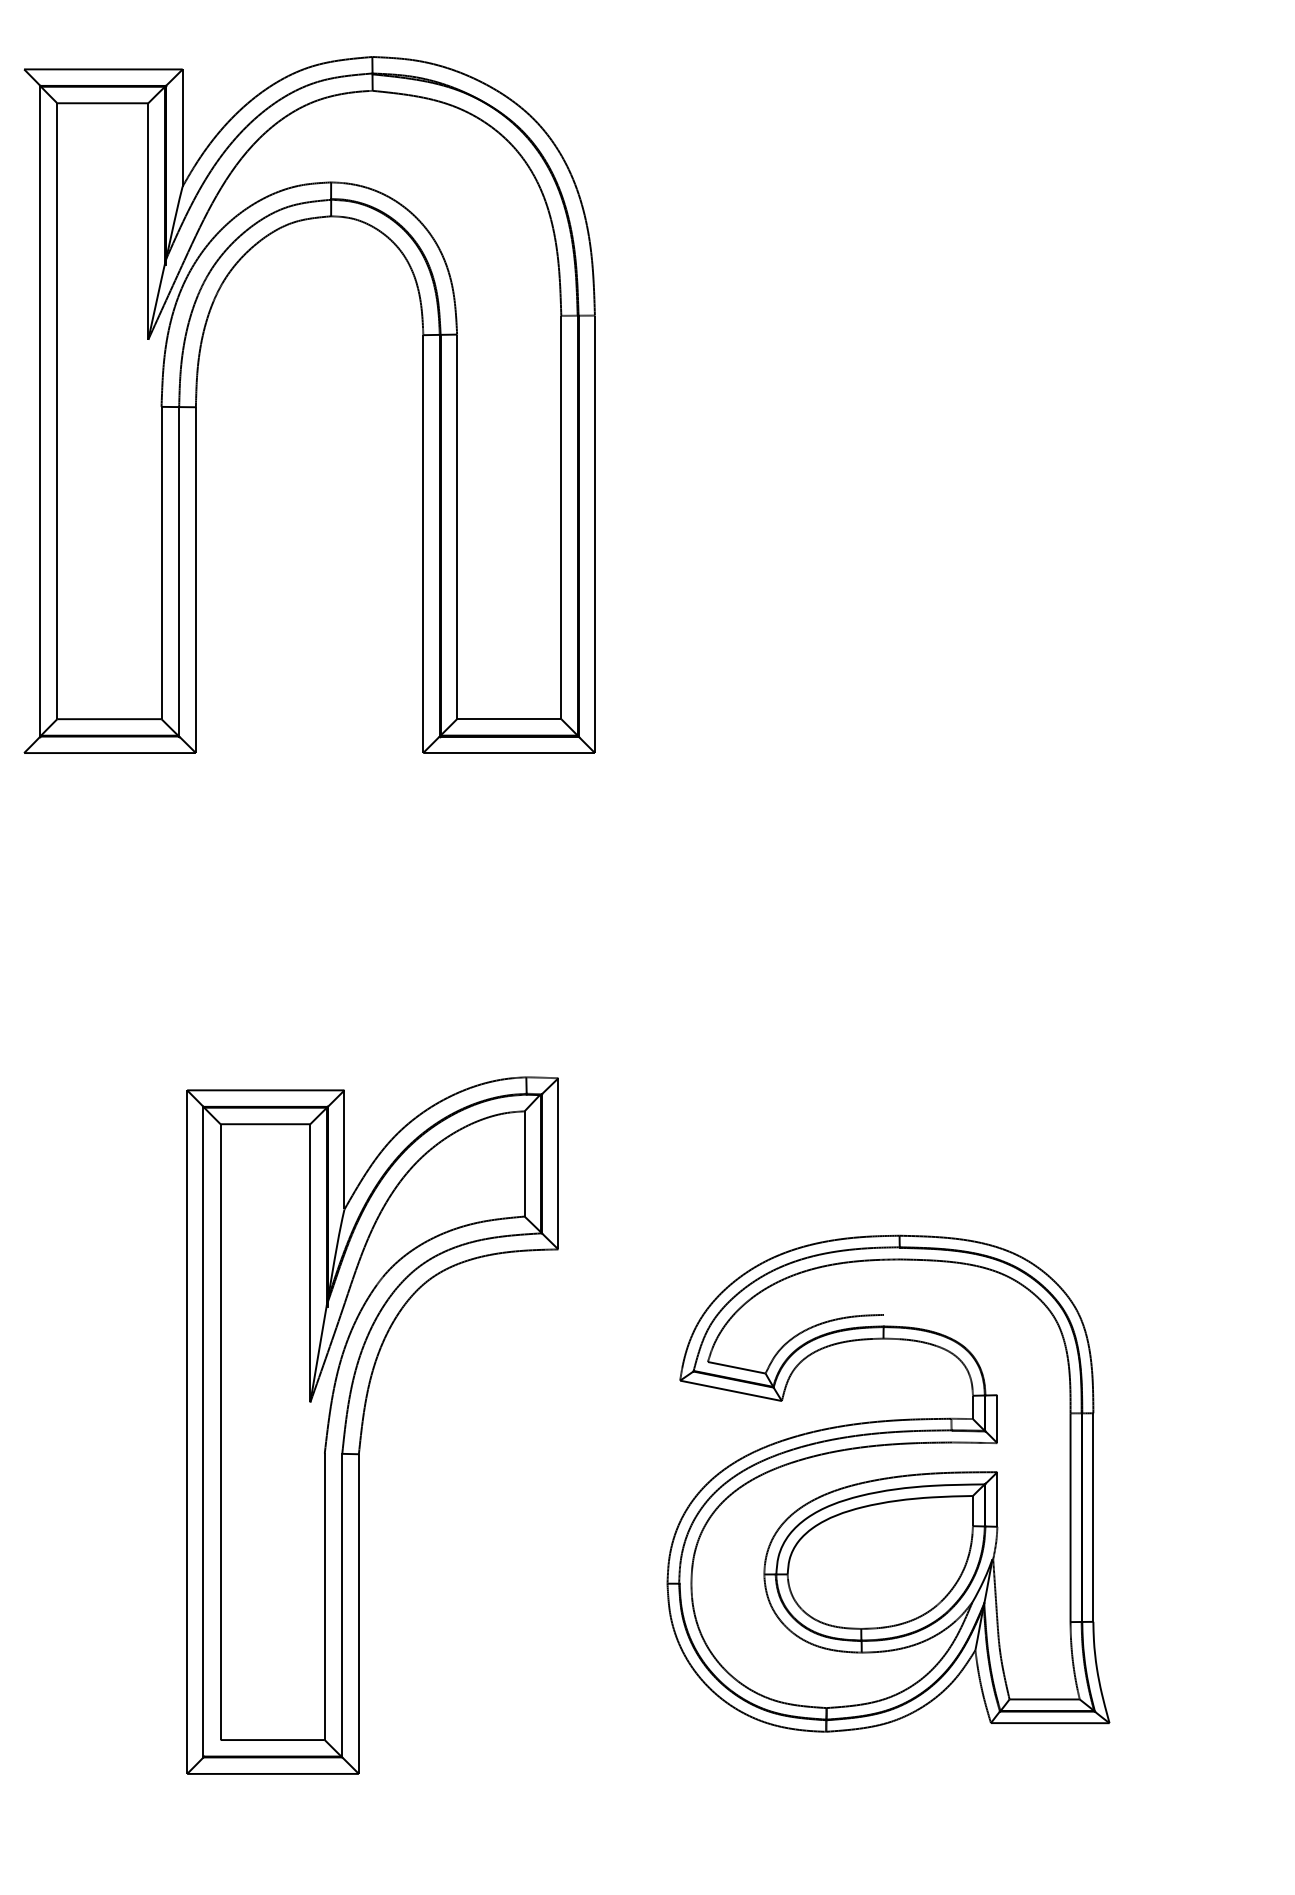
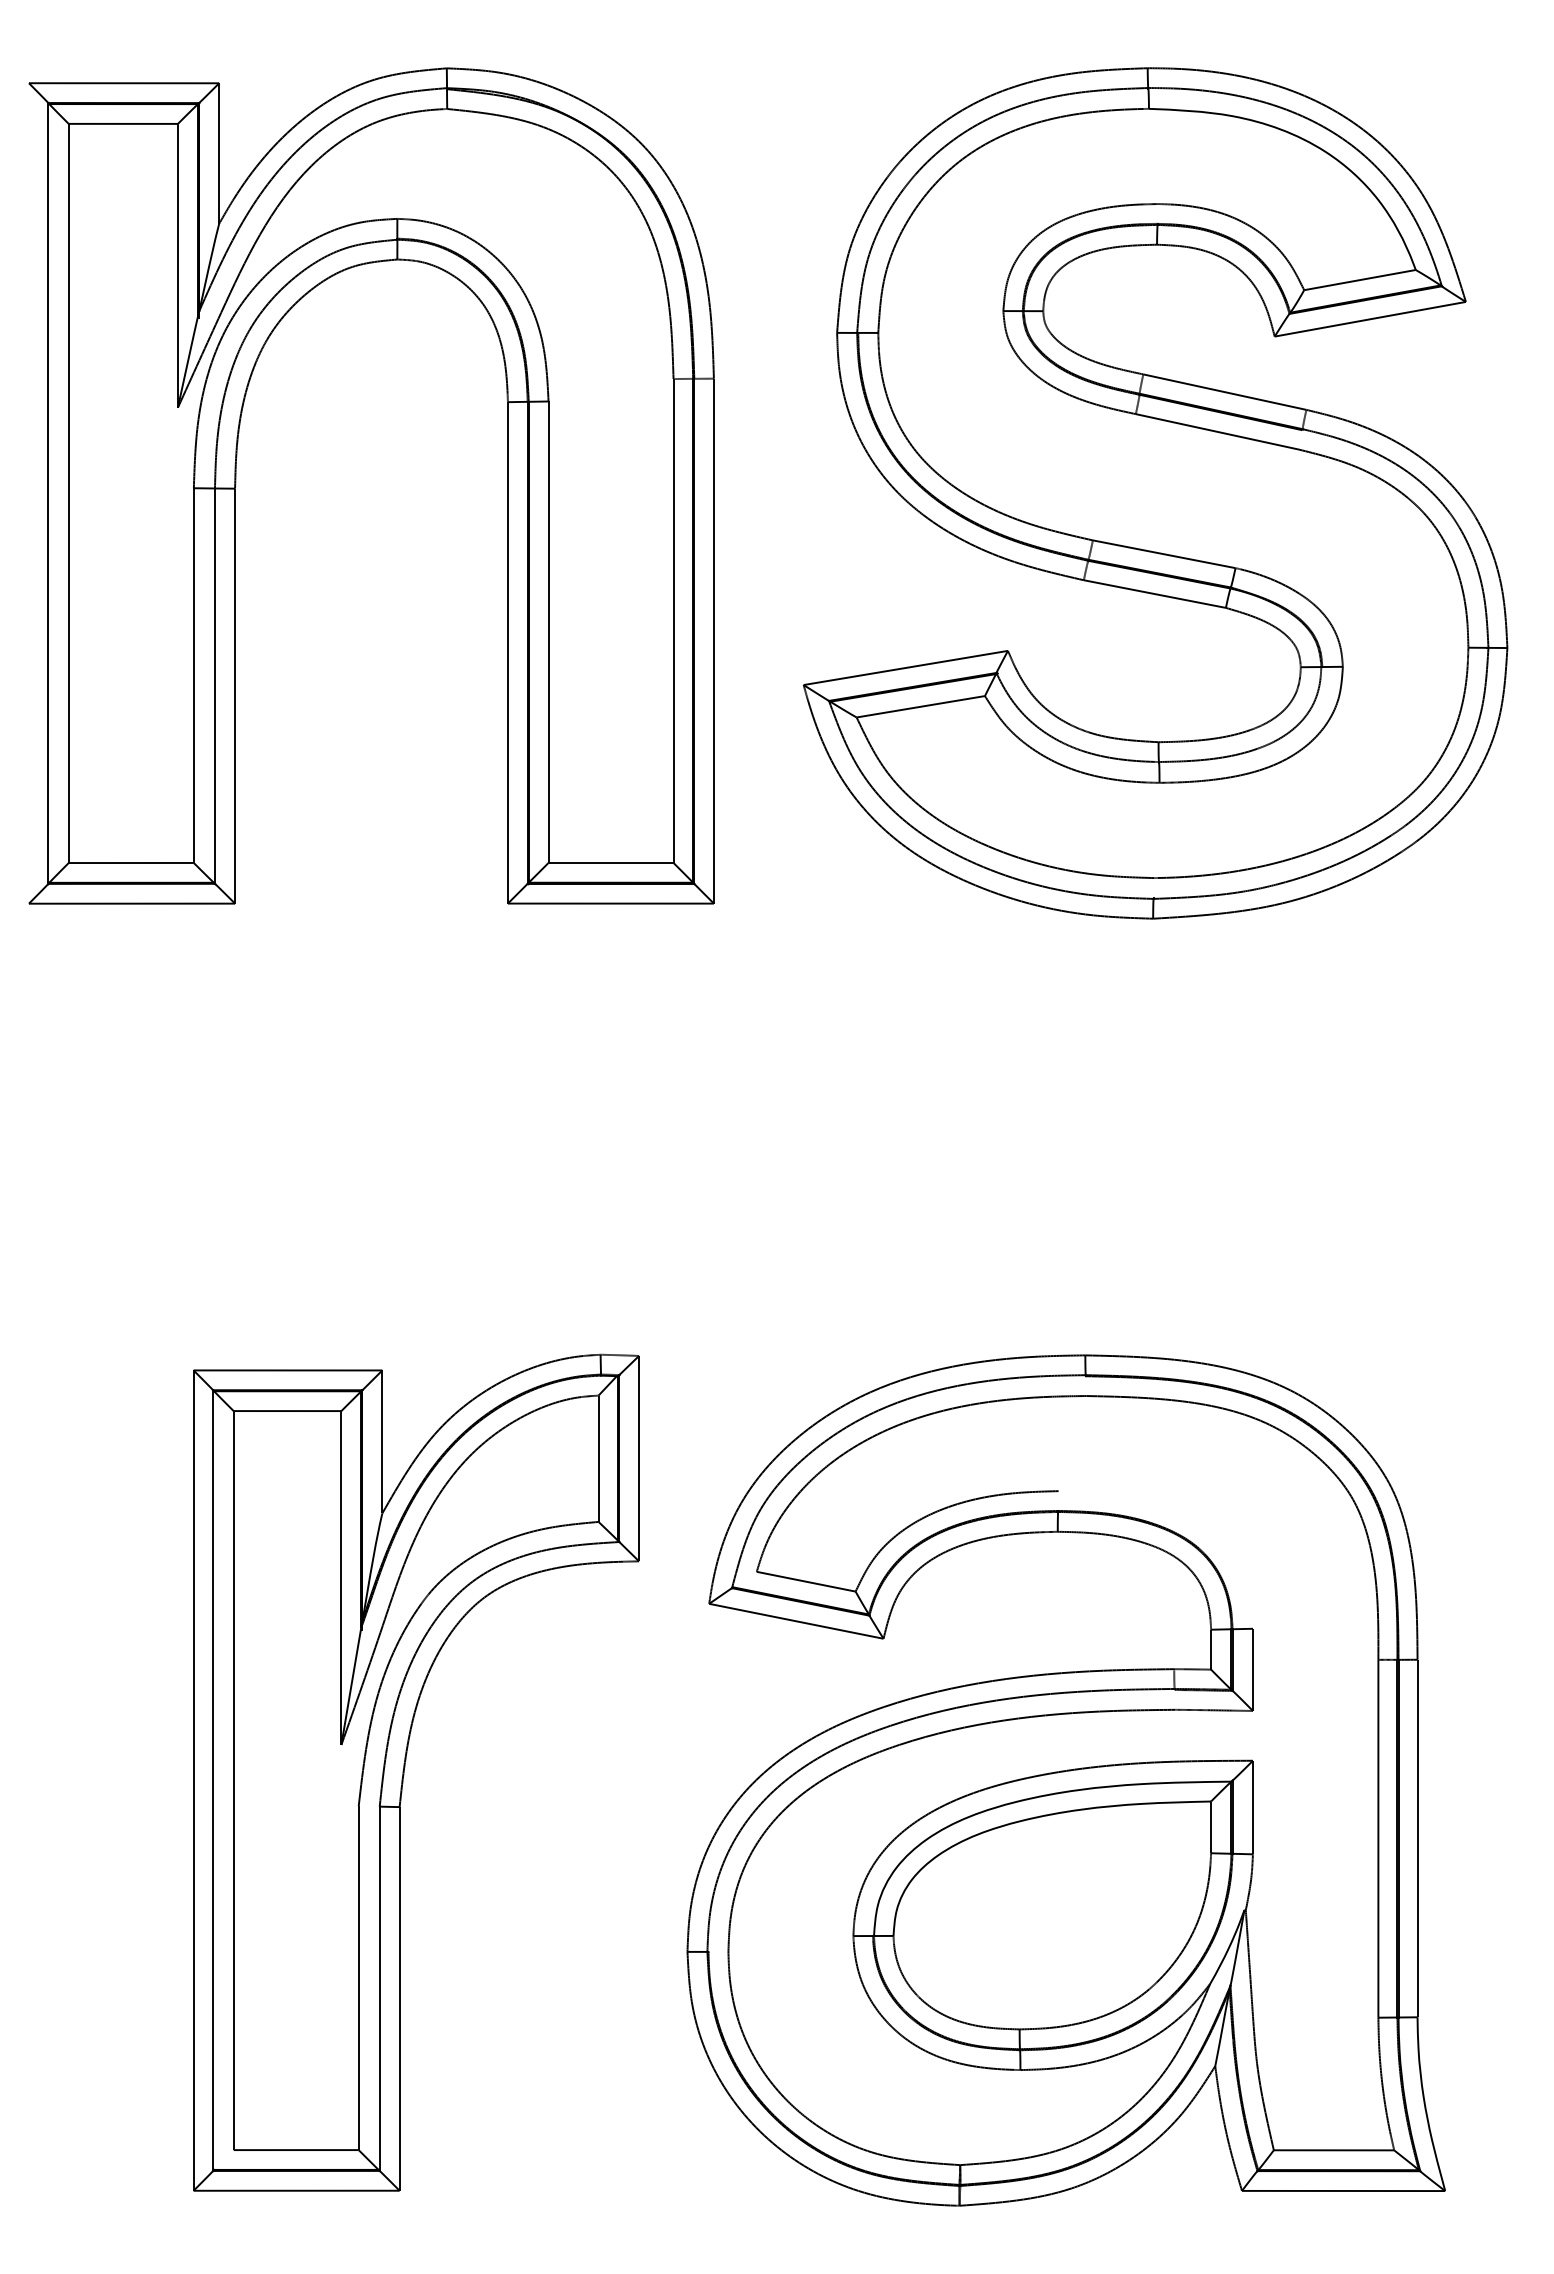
part: (962, 411) -> (1155, 493), added
part: (362, 1425) -> (404, 1772), moved
part: (887, 1483) -> (1065, 1780), size x1.43

